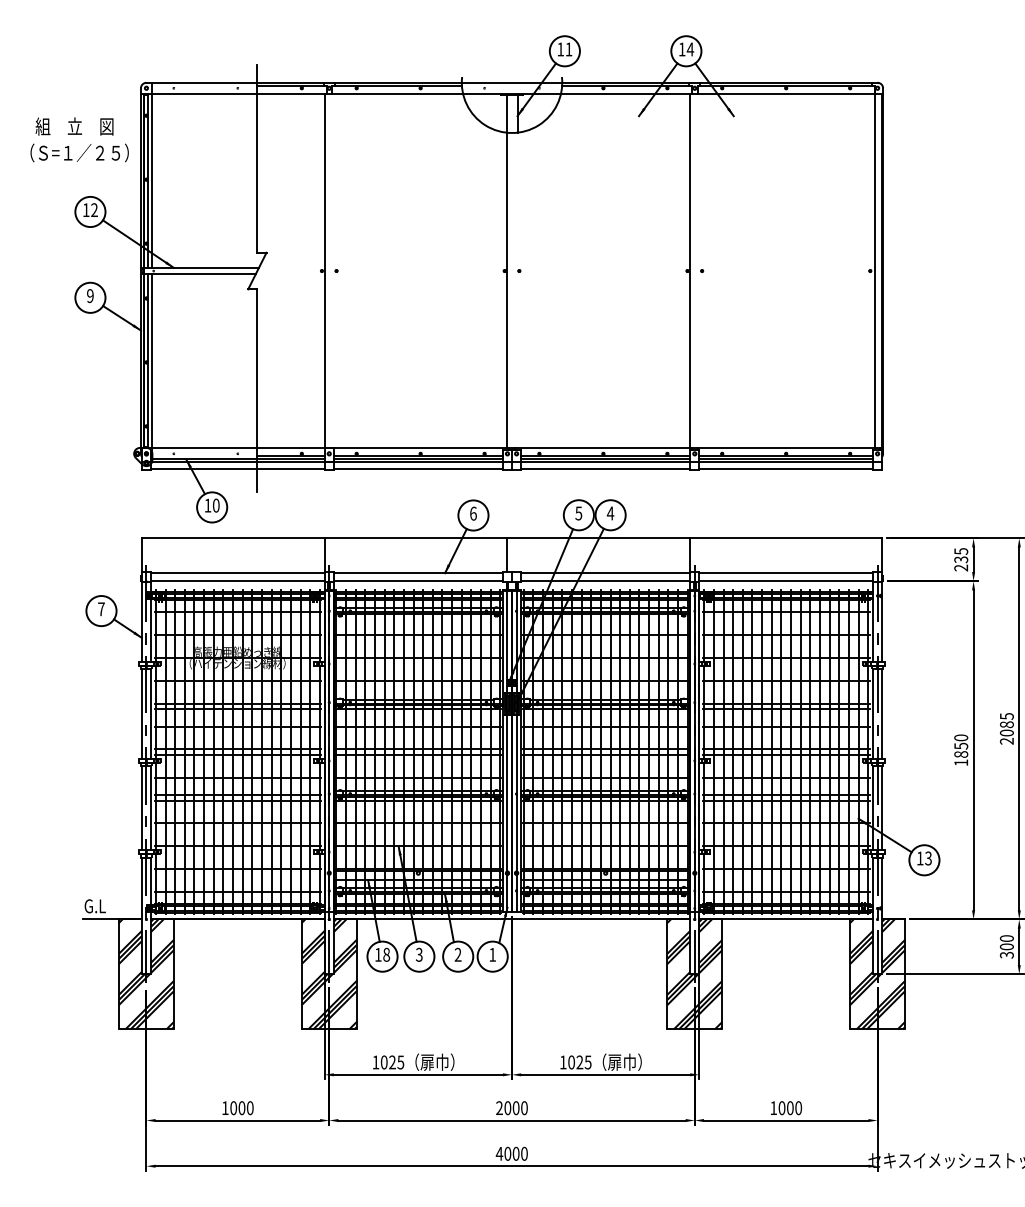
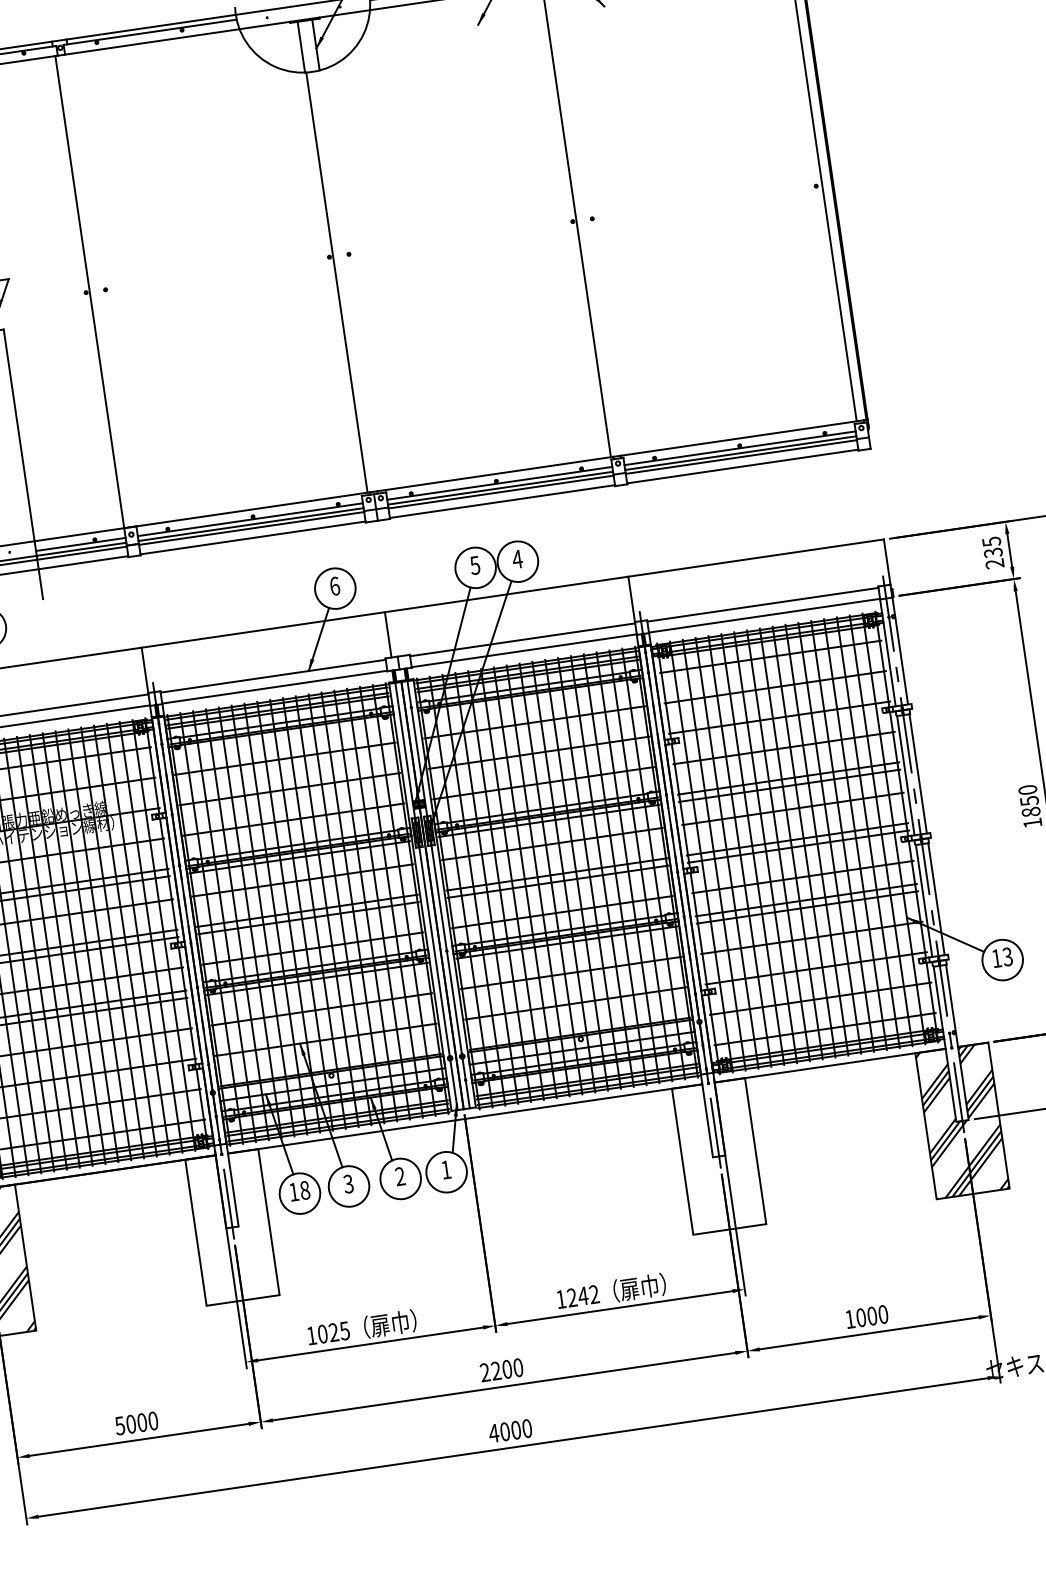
hatch: (328, 974) -> (231, 1227), removed
hatch: (694, 974) -> (718, 1156), removed
text: (579, 1062) -> (582, 1296), 1025 -> 1242
text: (224, 1108) -> (119, 1426), 1000 -> 5000
text: (507, 1108) -> (495, 1371), 2000 -> 2200

